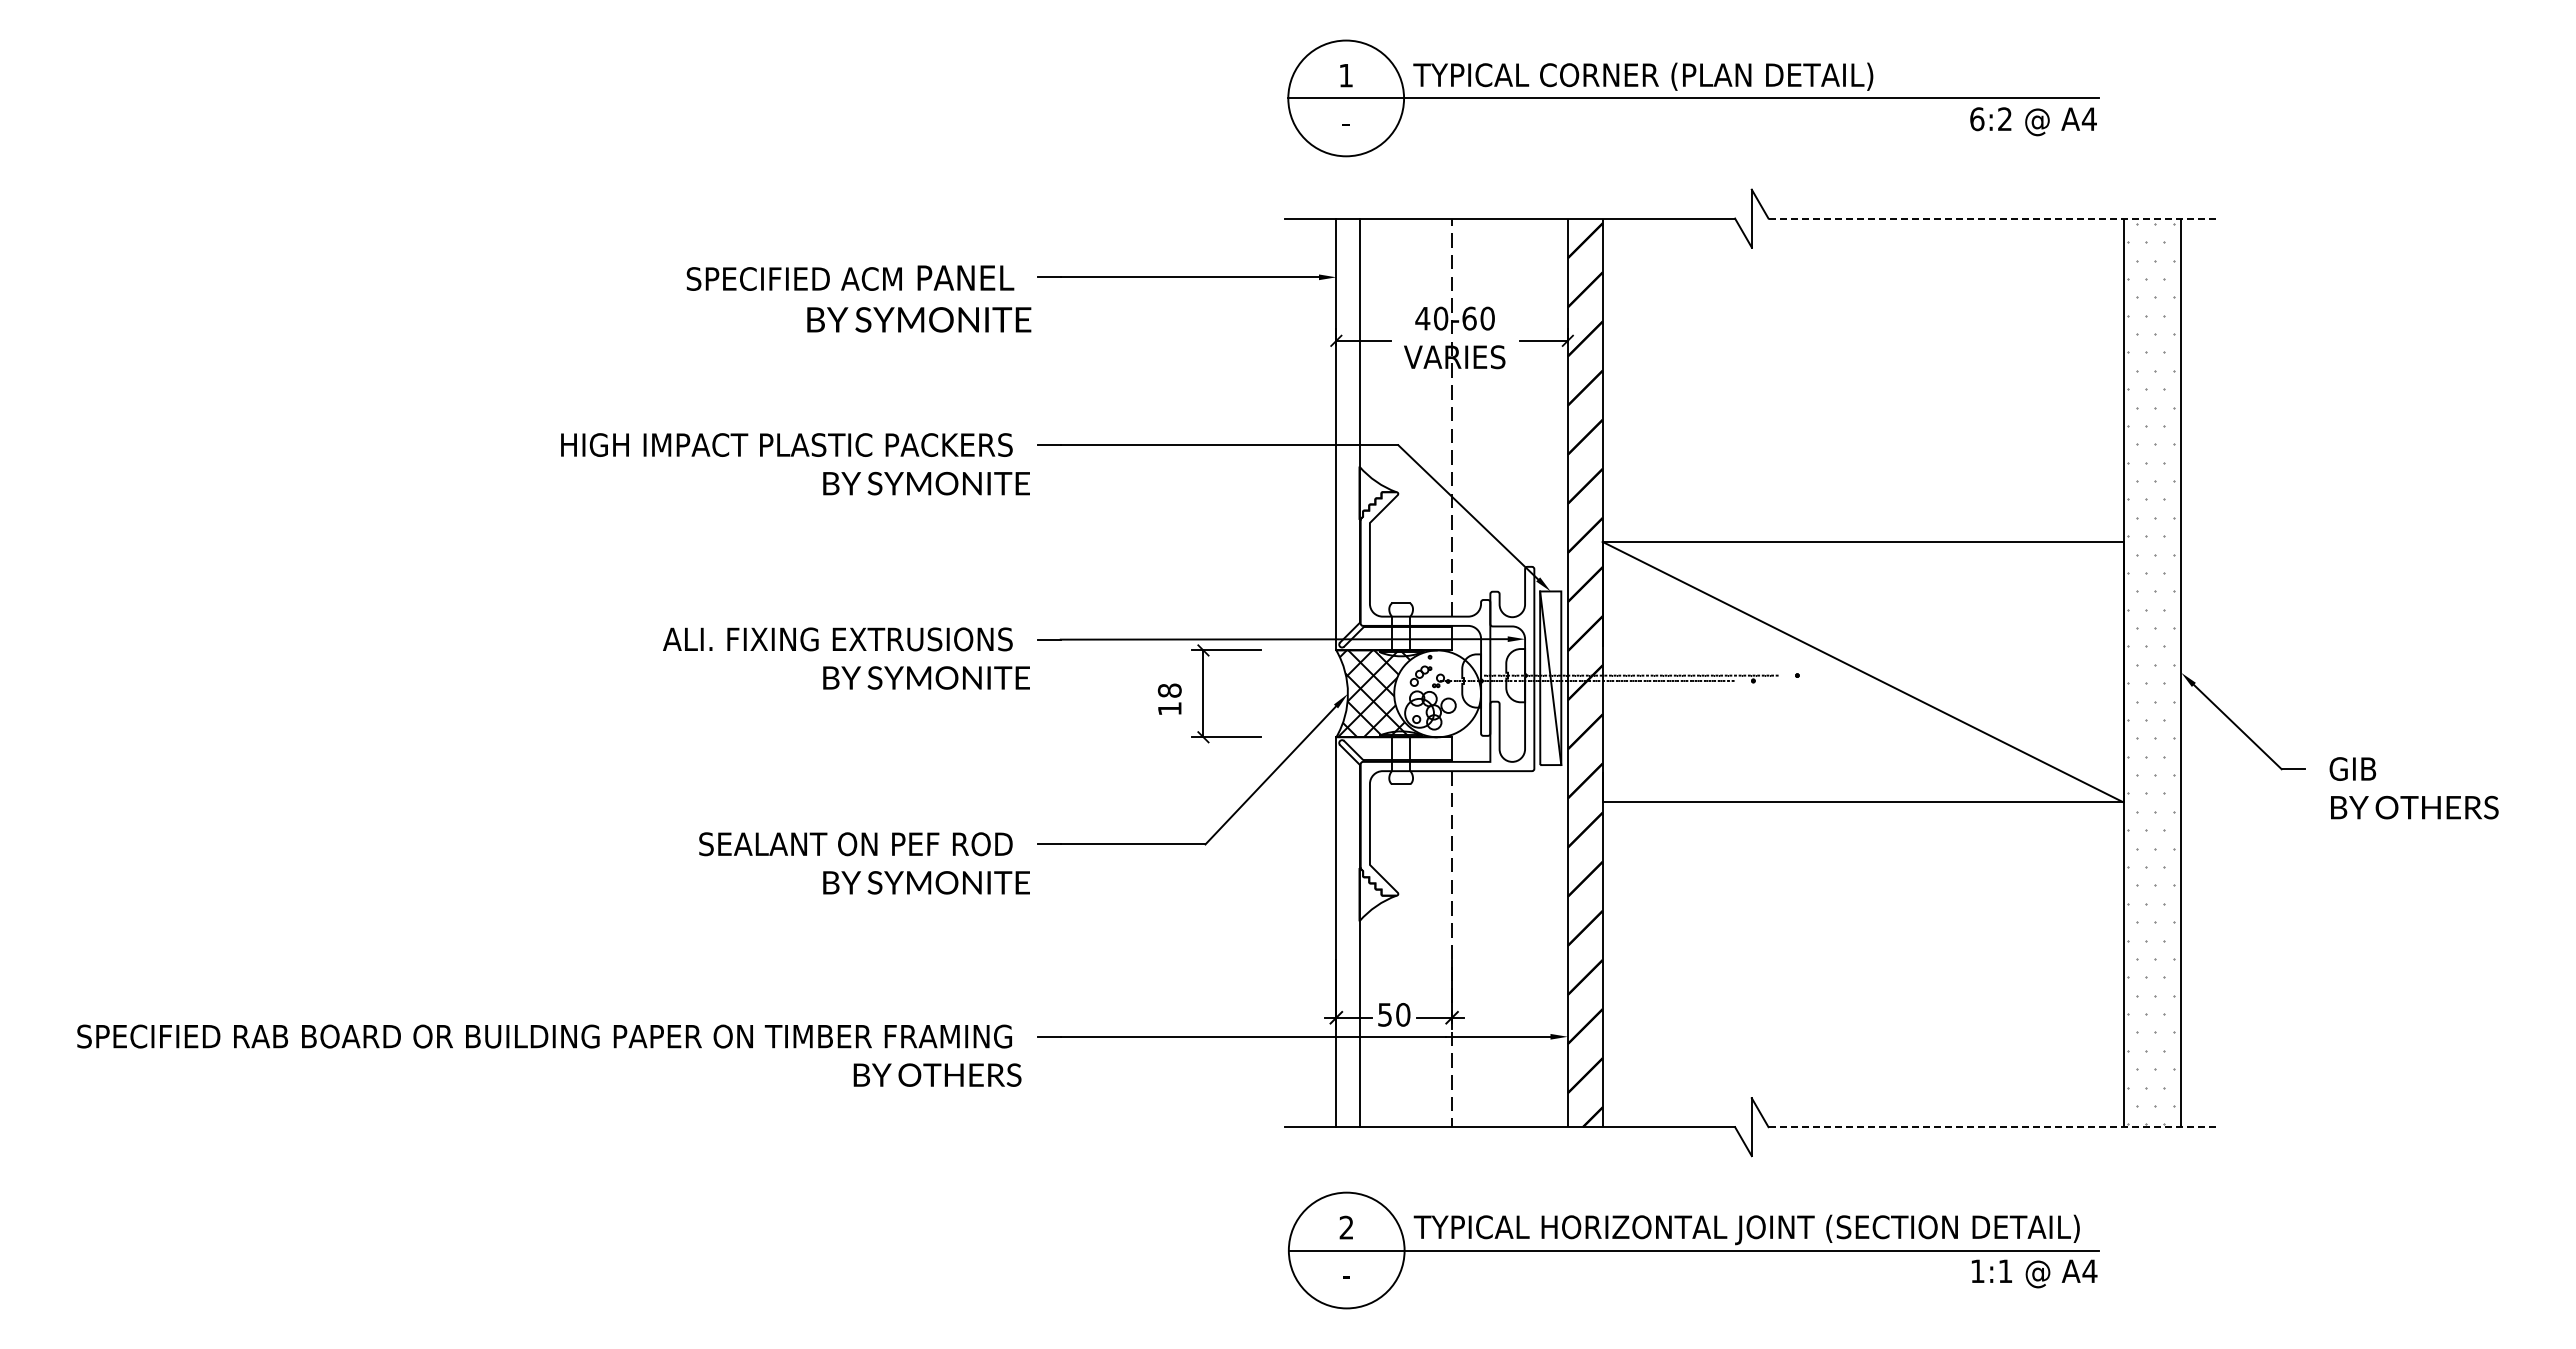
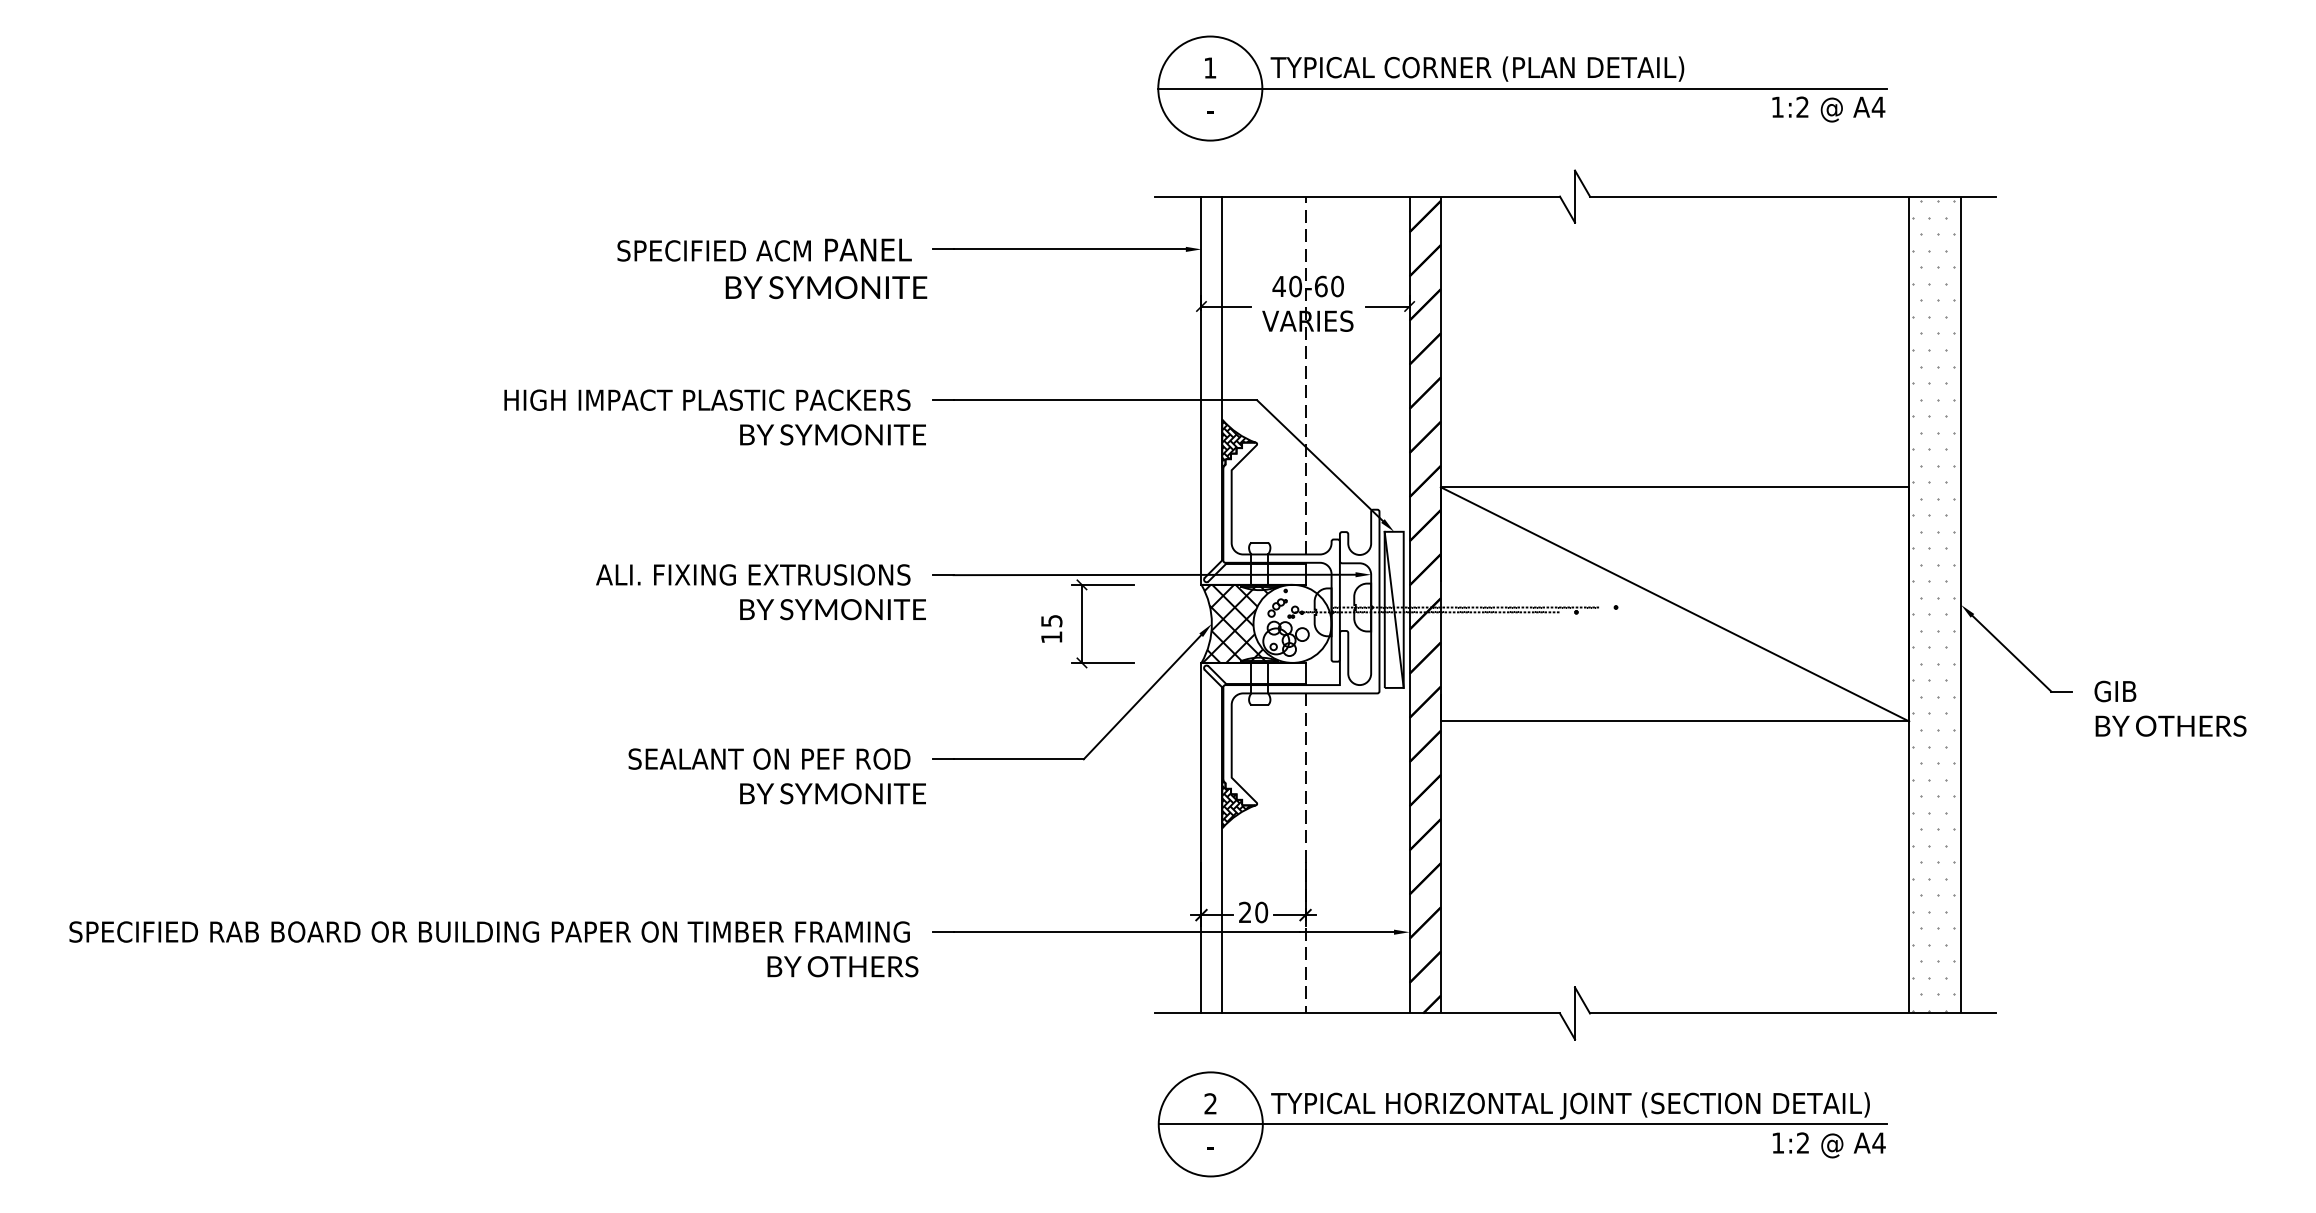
text: (1977, 119) -> (1777, 107), 6:2 -> 1:2
line: (1994, 218) -> (1793, 196), dashed -> solid
hatch: (1376, 493) -> (1237, 443), added
text: (1169, 690) -> (1051, 620), 18 -> 15
hatch: (1374, 894) -> (1235, 804), added
text: (1384, 1014) -> (1244, 912), 50 -> 20
line: (1994, 1127) -> (1793, 1013), dashed -> solid
text: (2005, 1270) -> (1803, 1142), 1:1 -> 1:2

